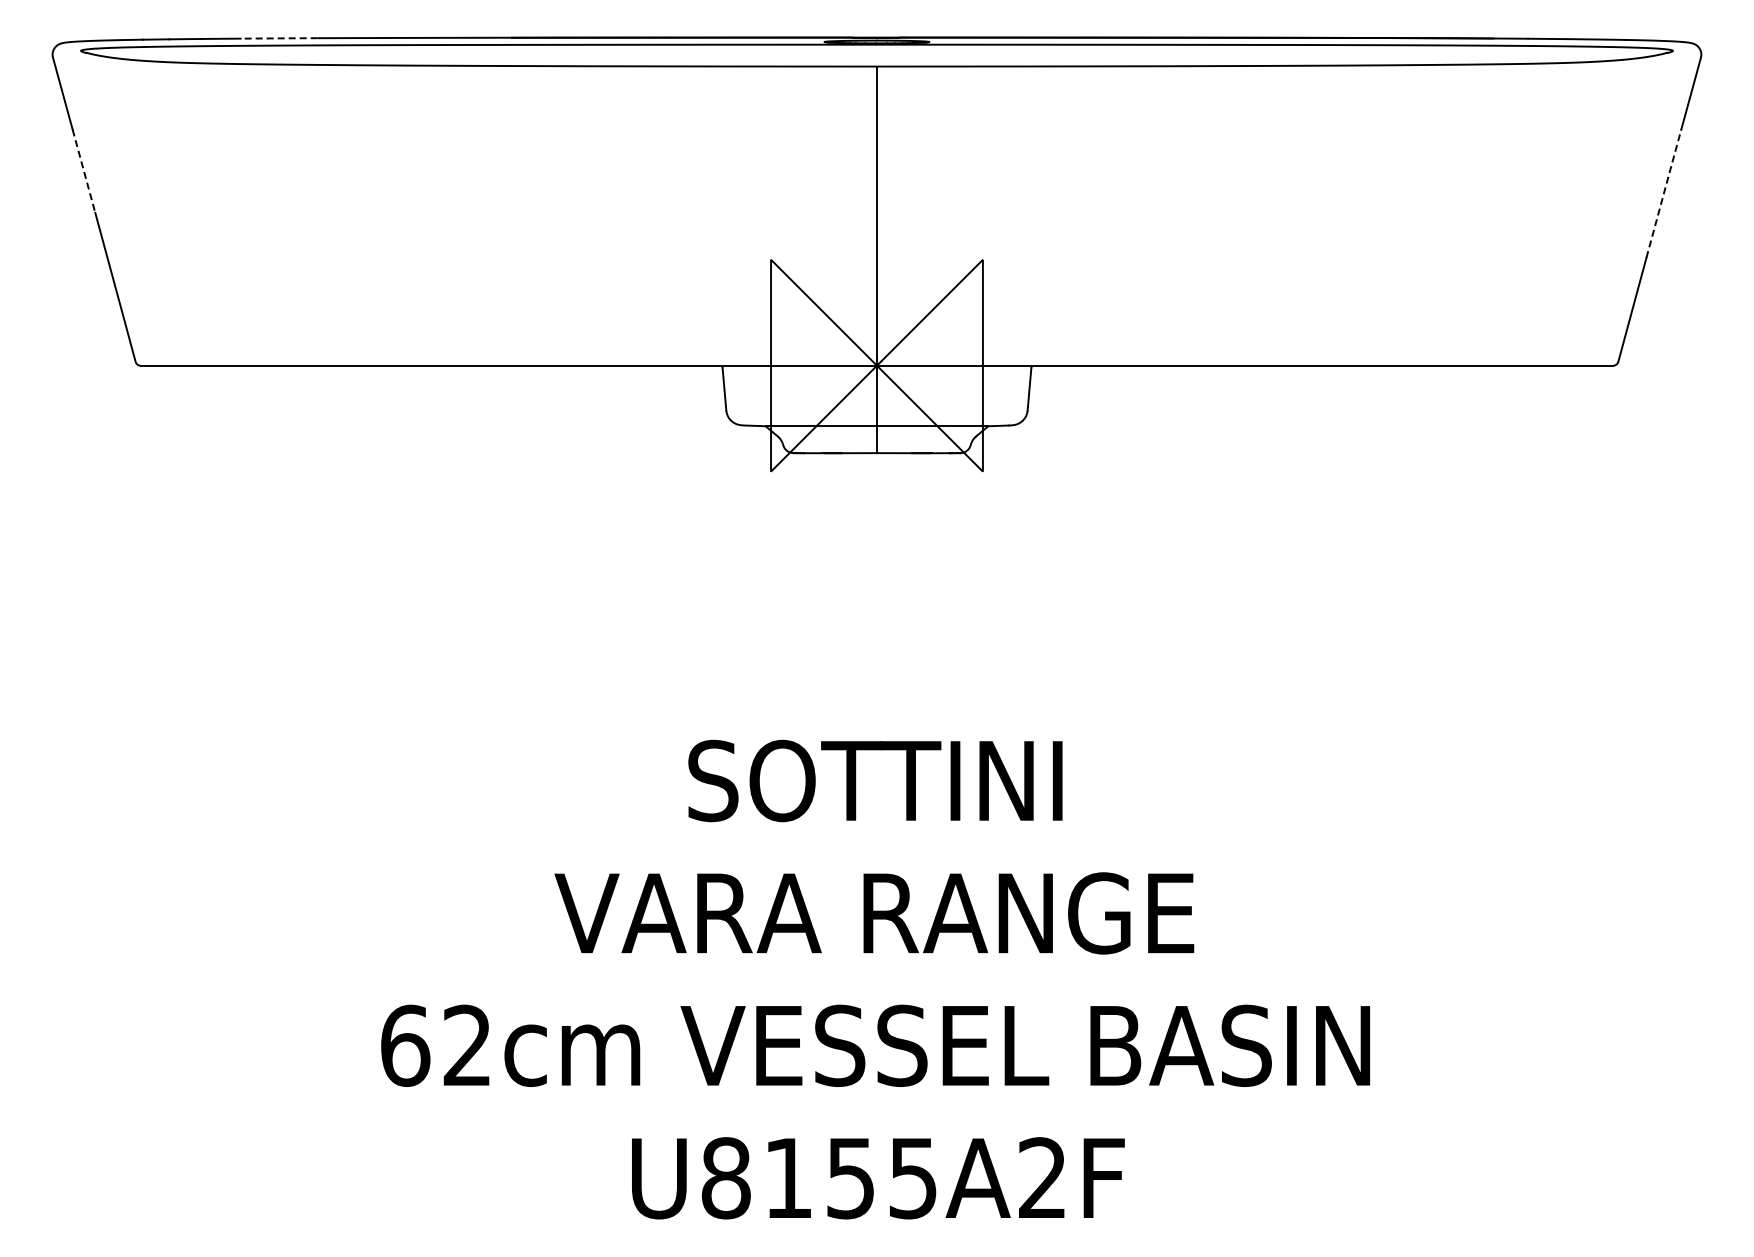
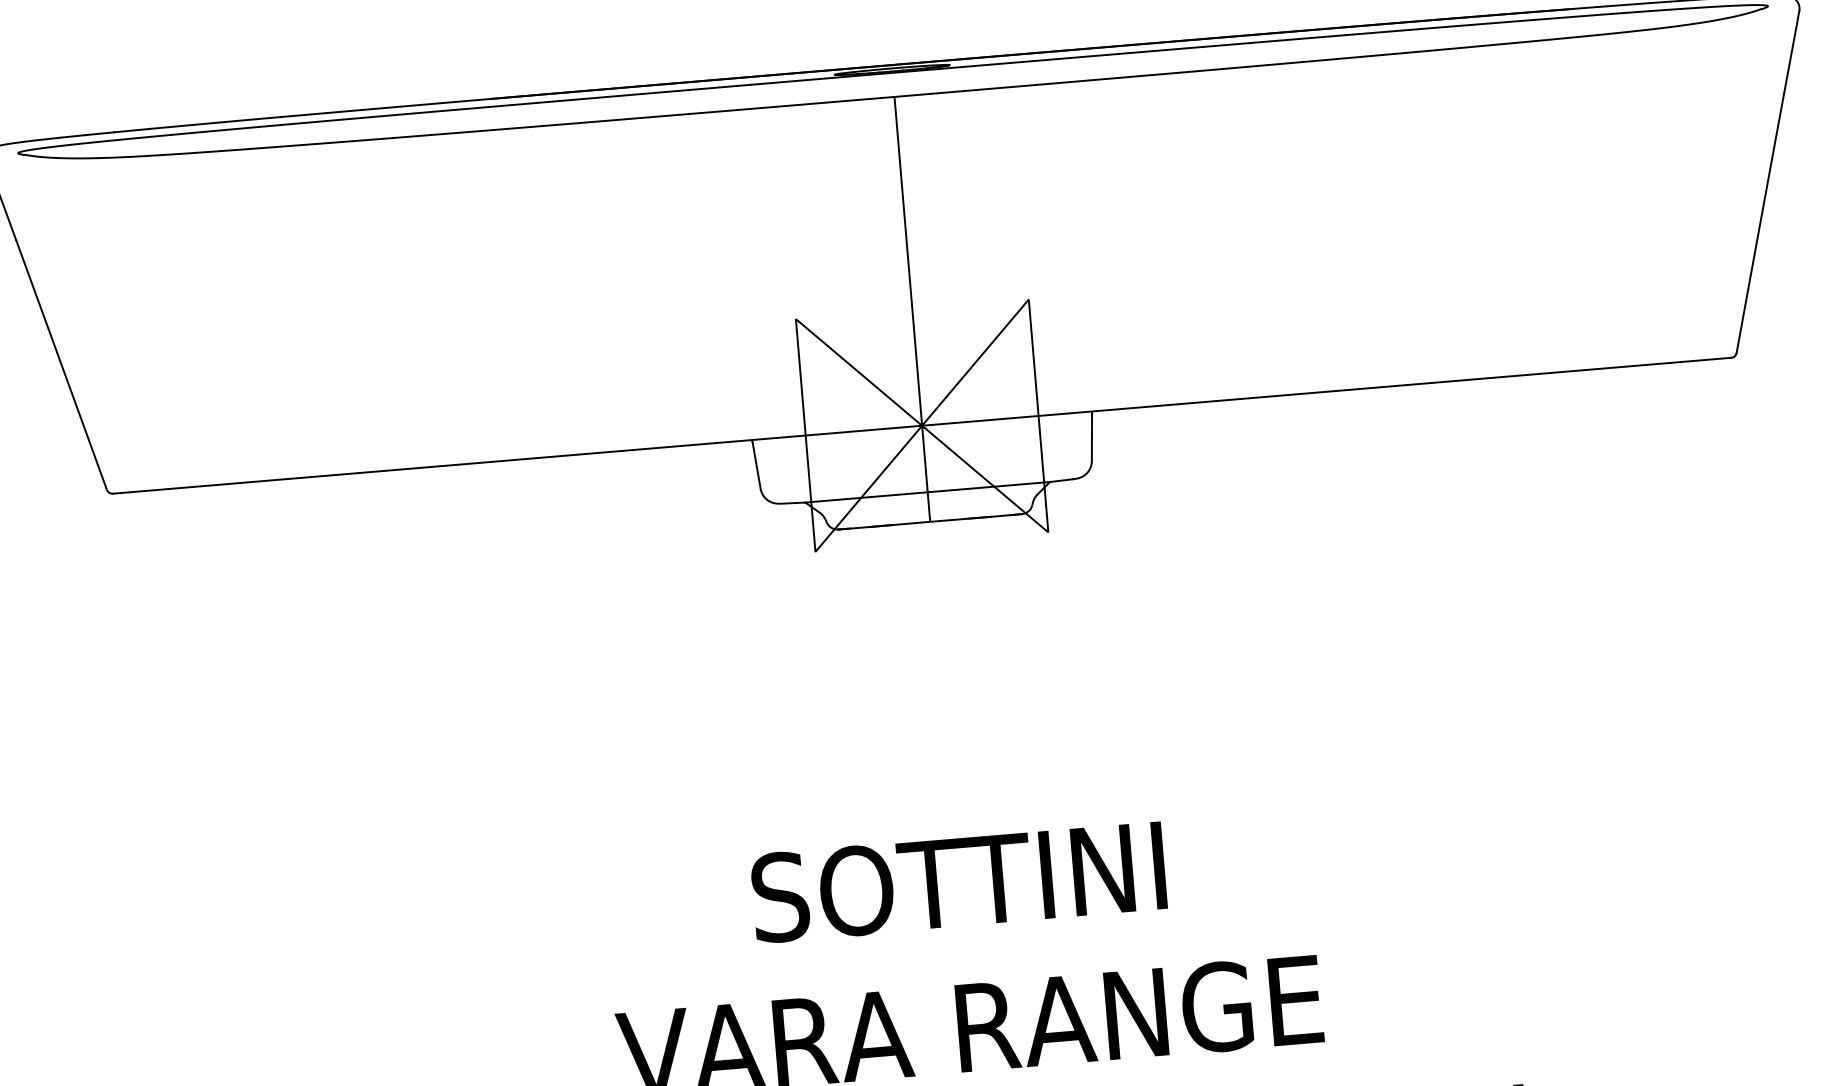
line: (279, 38) -> (235, 121), dashed -> solid
line: (83, 170) -> (31, 284), dashed -> solid
line: (1663, 193) -> (1770, 163), dashed -> solid

